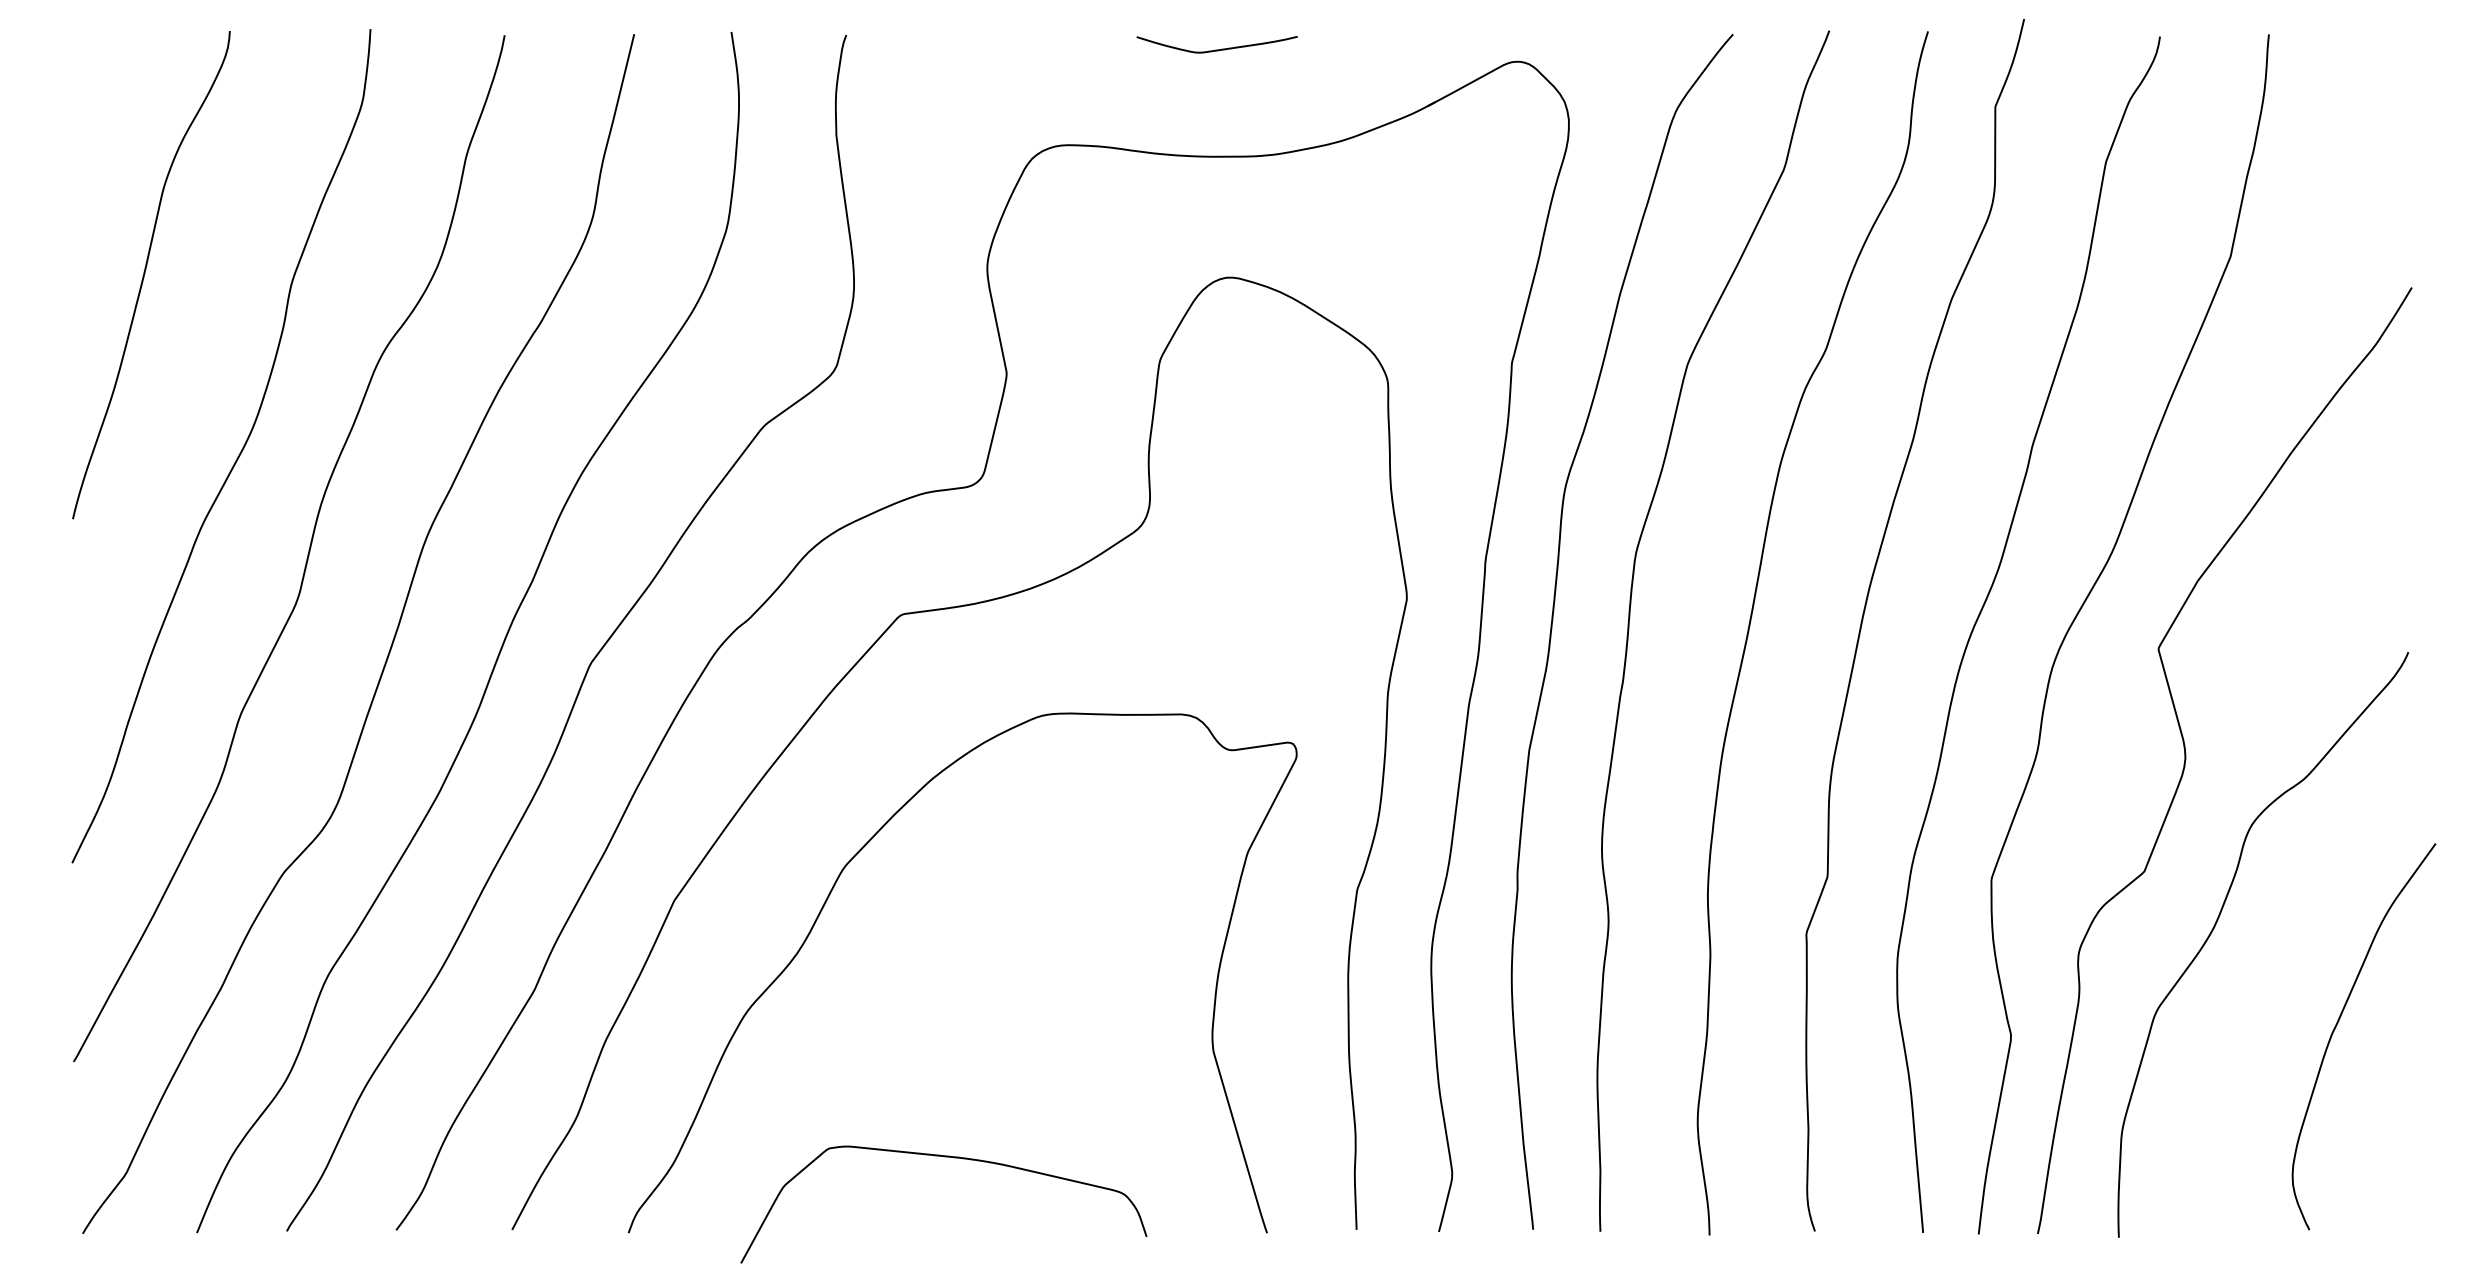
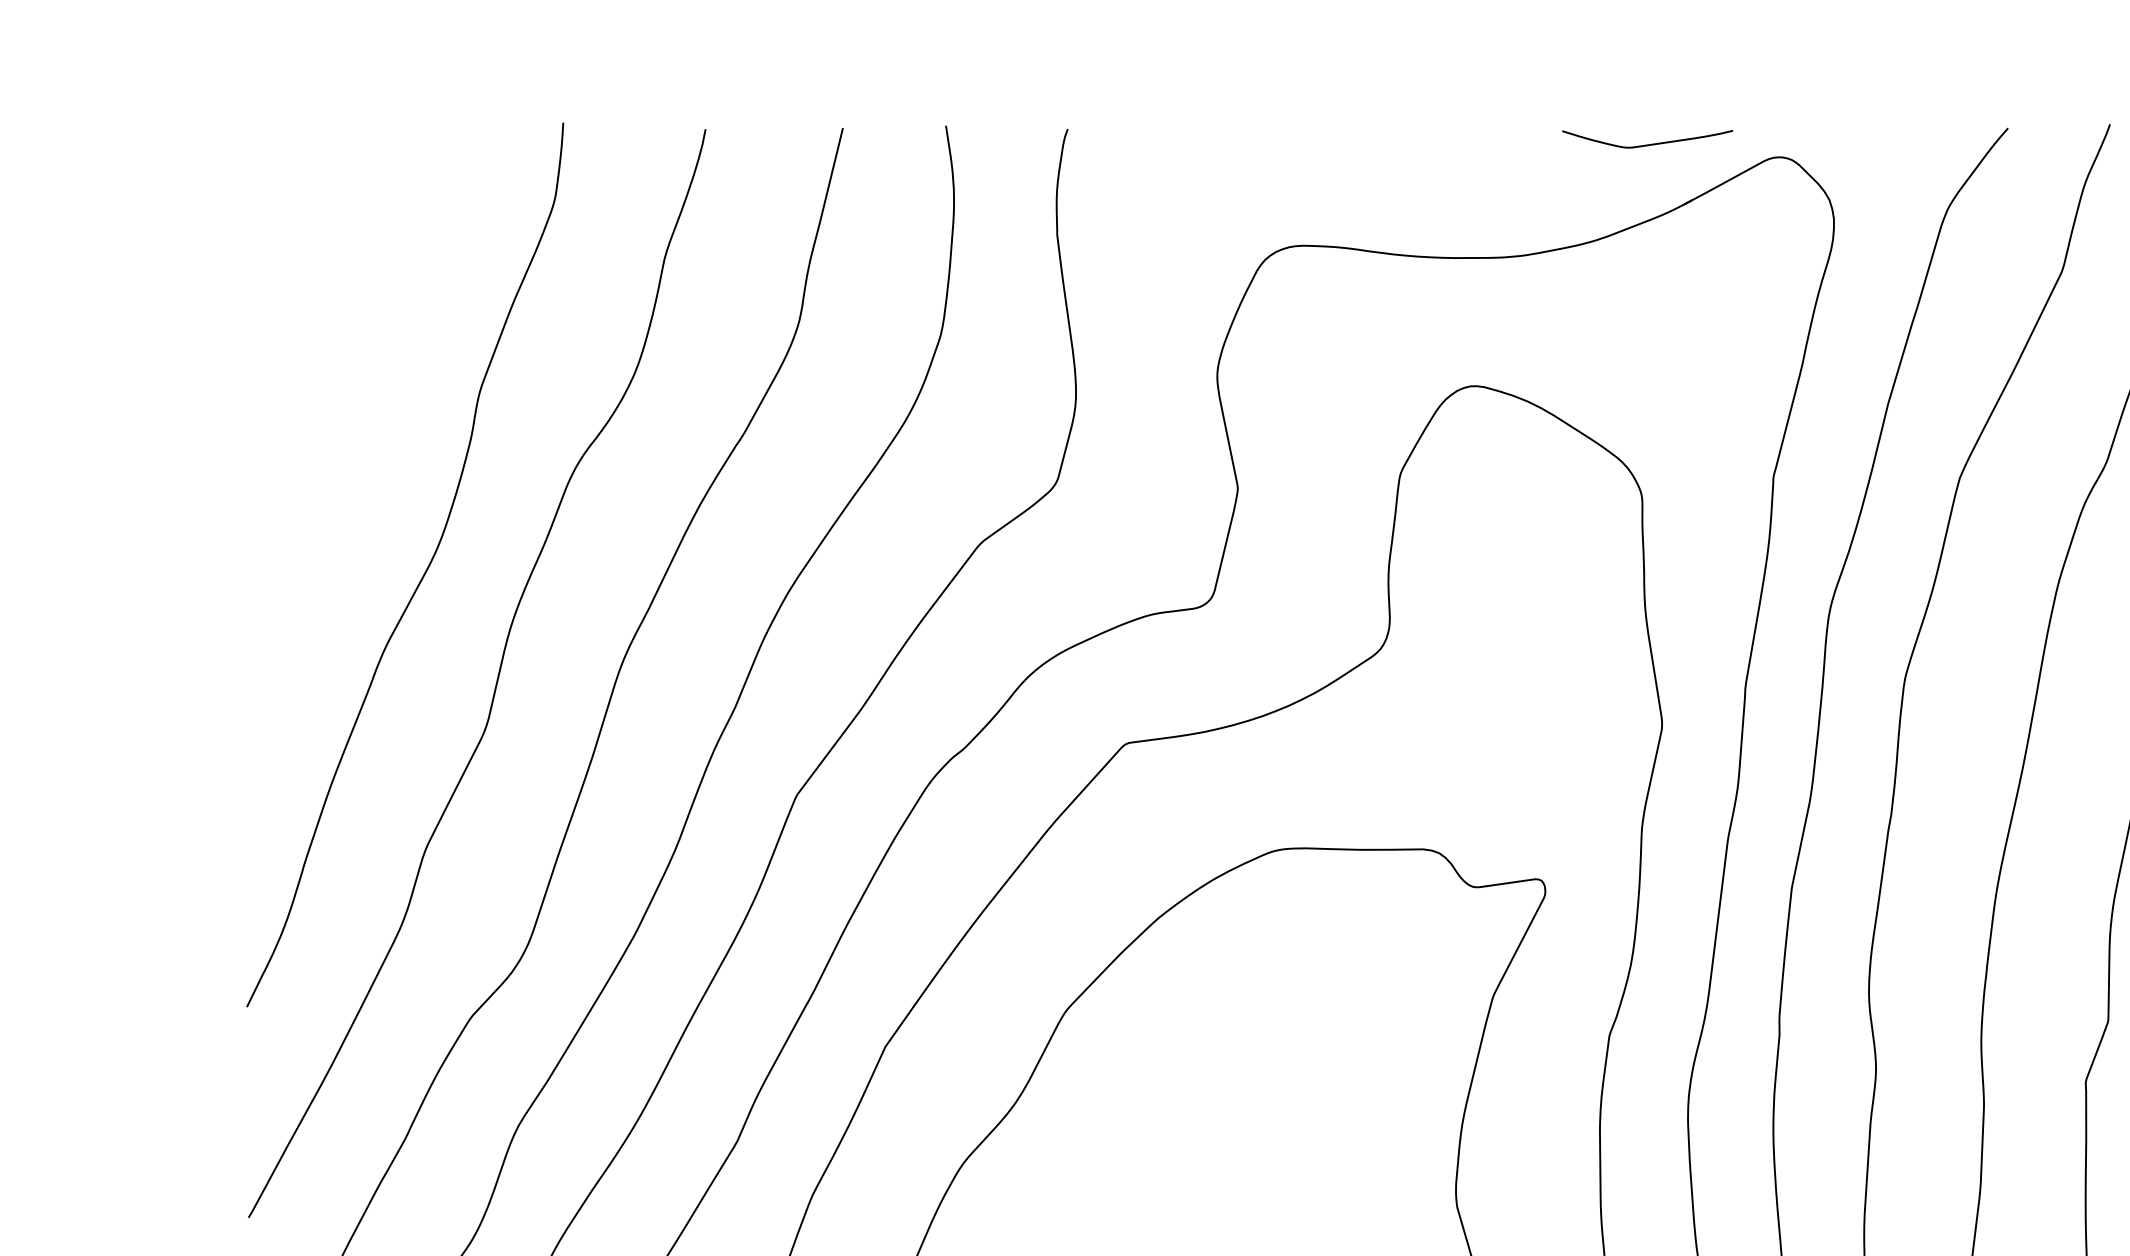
curve: (1216, 49) -> (1646, 144), moved
curve: (145, 273) -> (324, 381), removed

